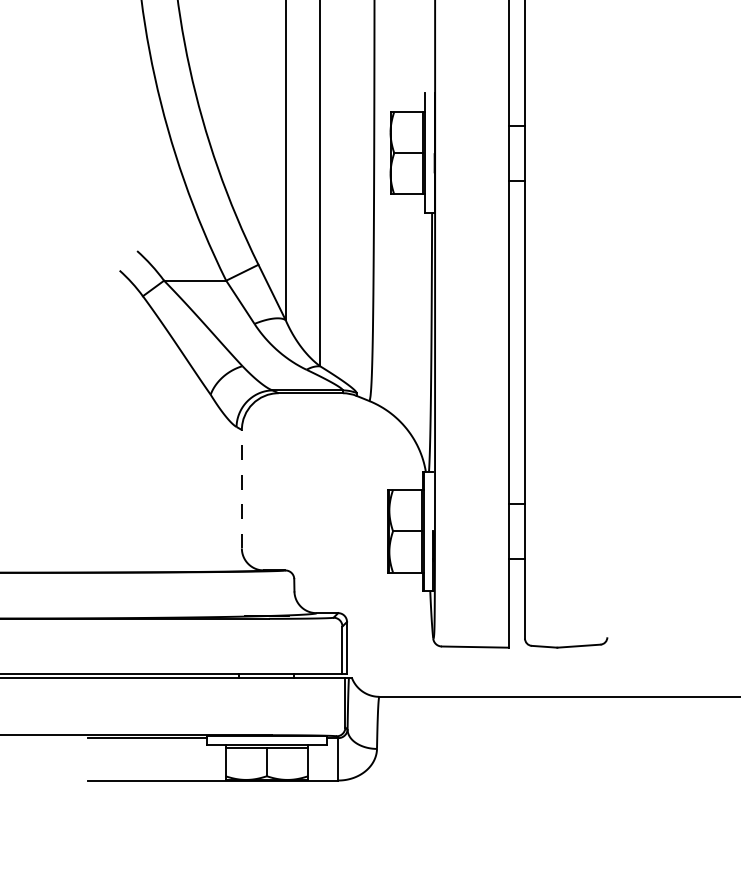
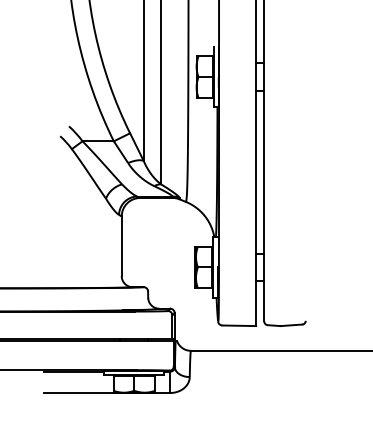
line: (241, 489) -> (121, 246), dashed -> solid

